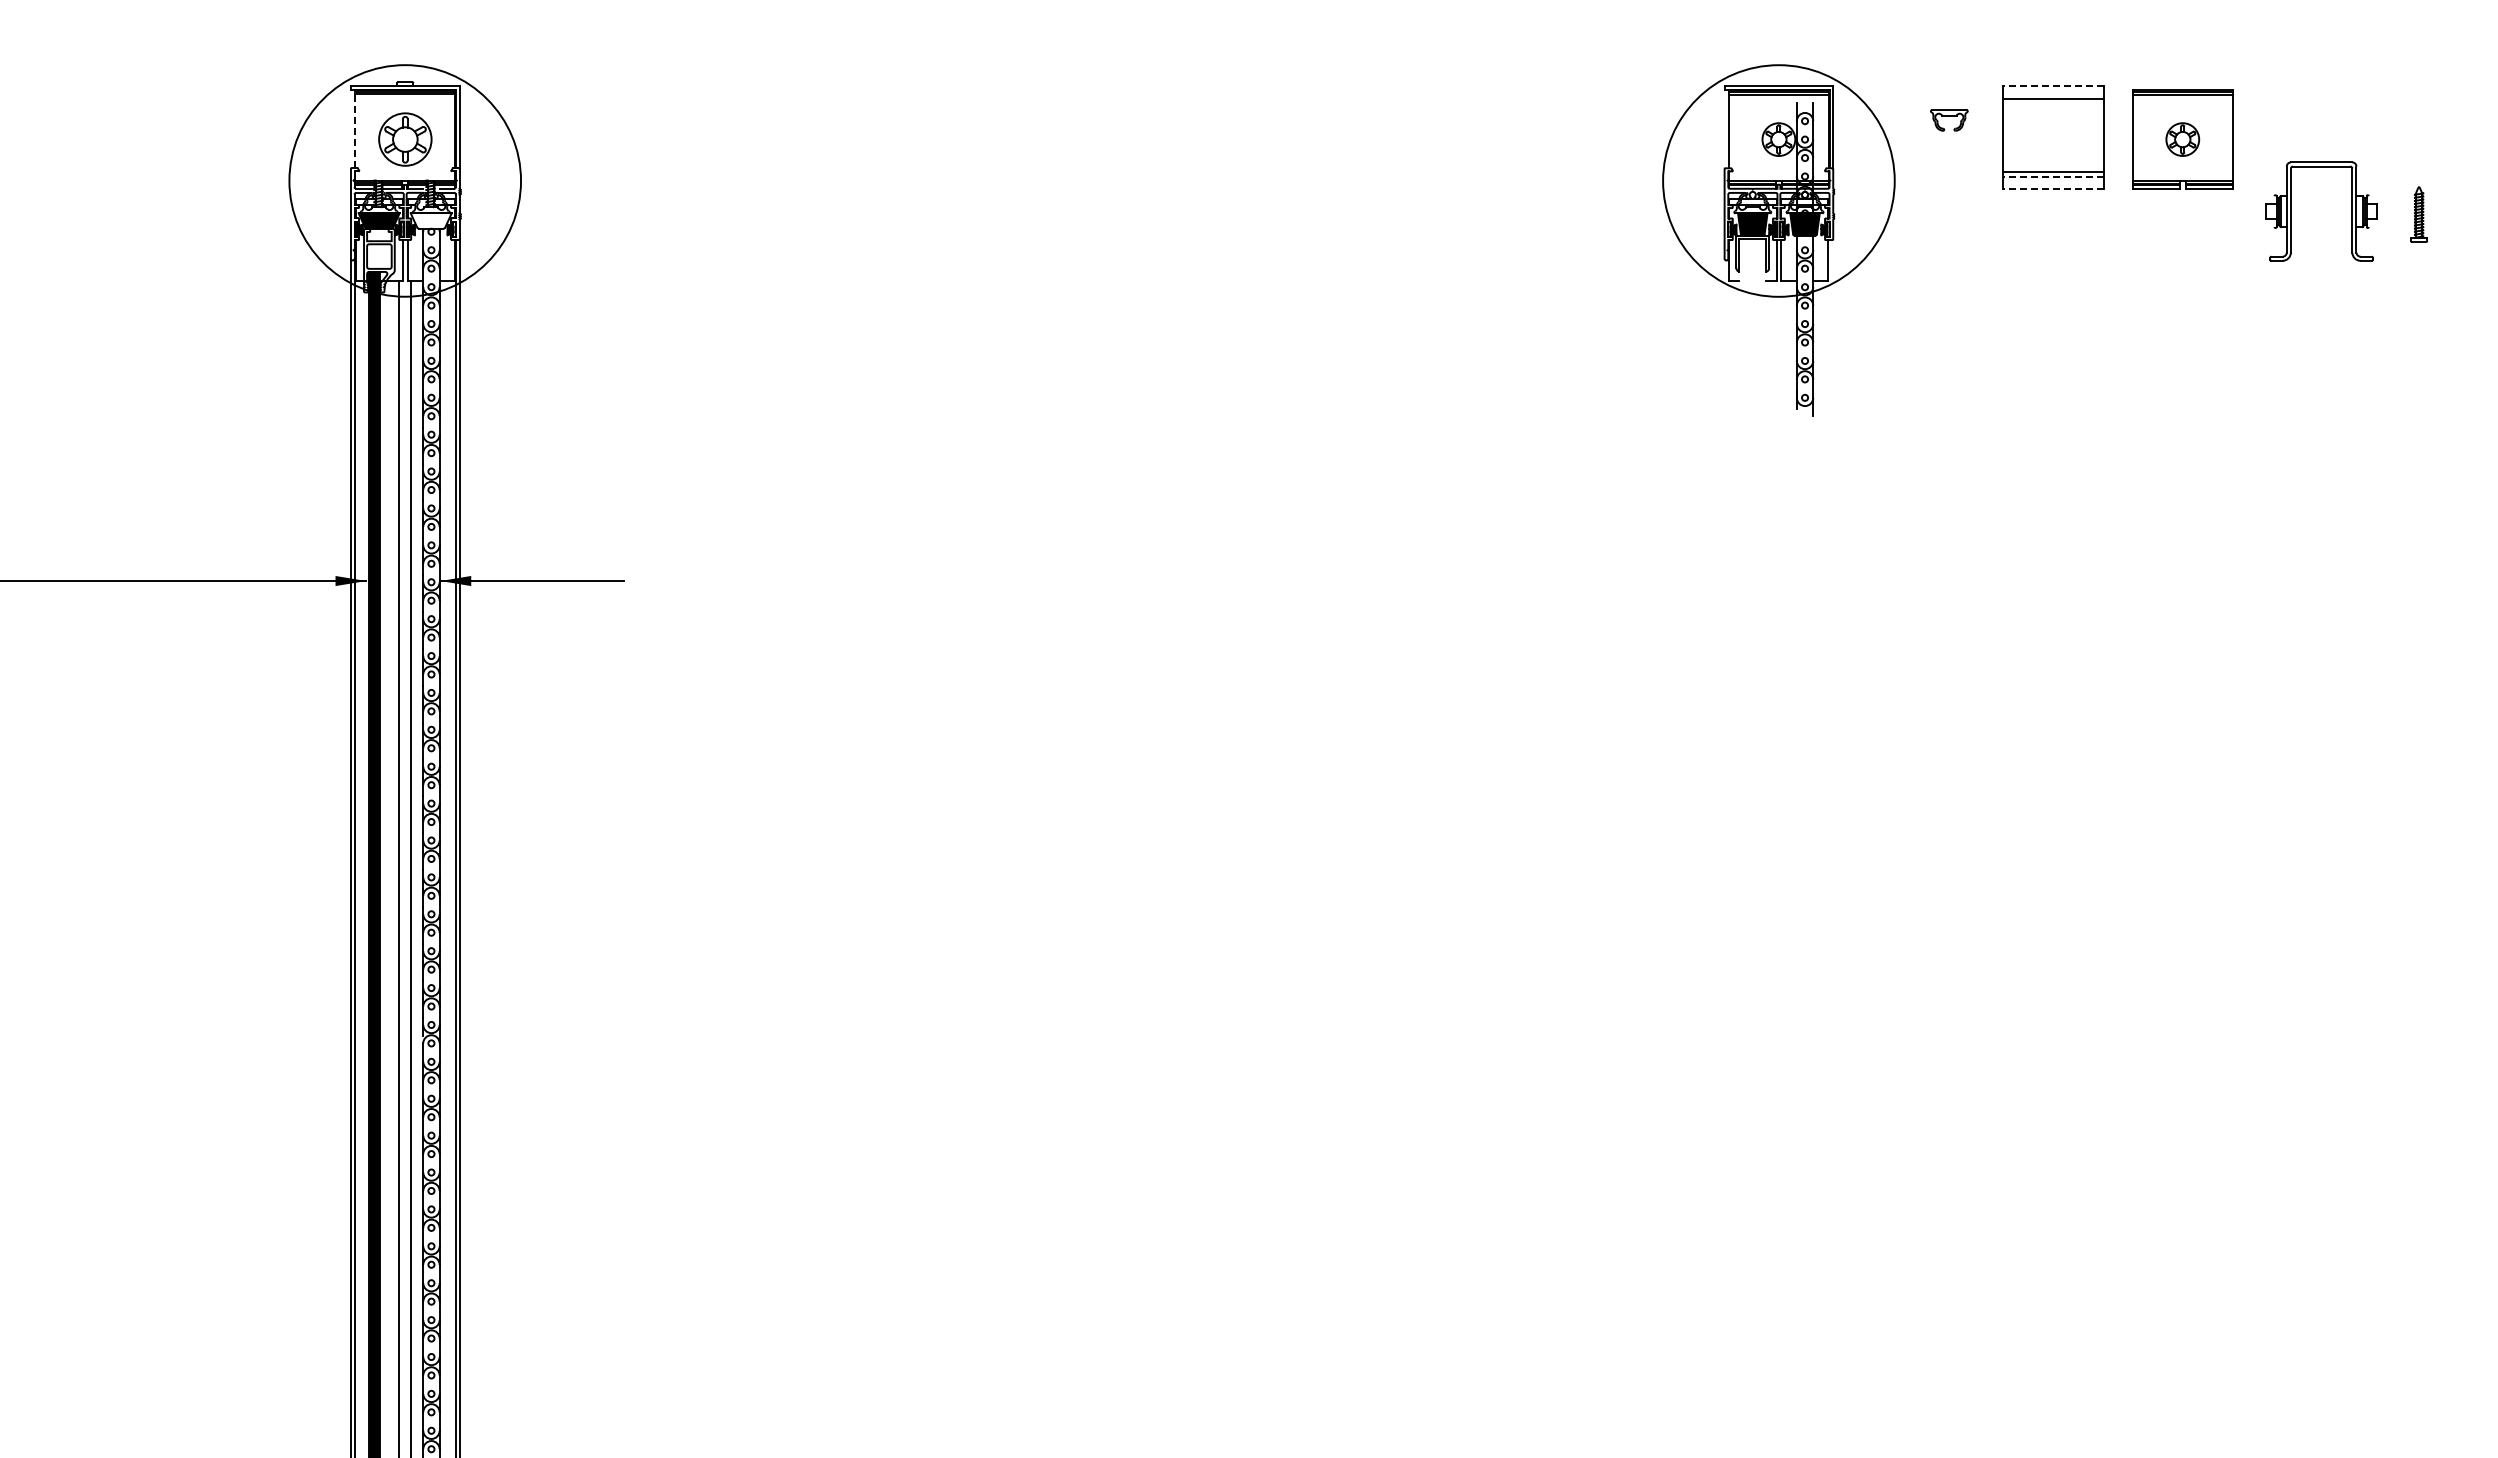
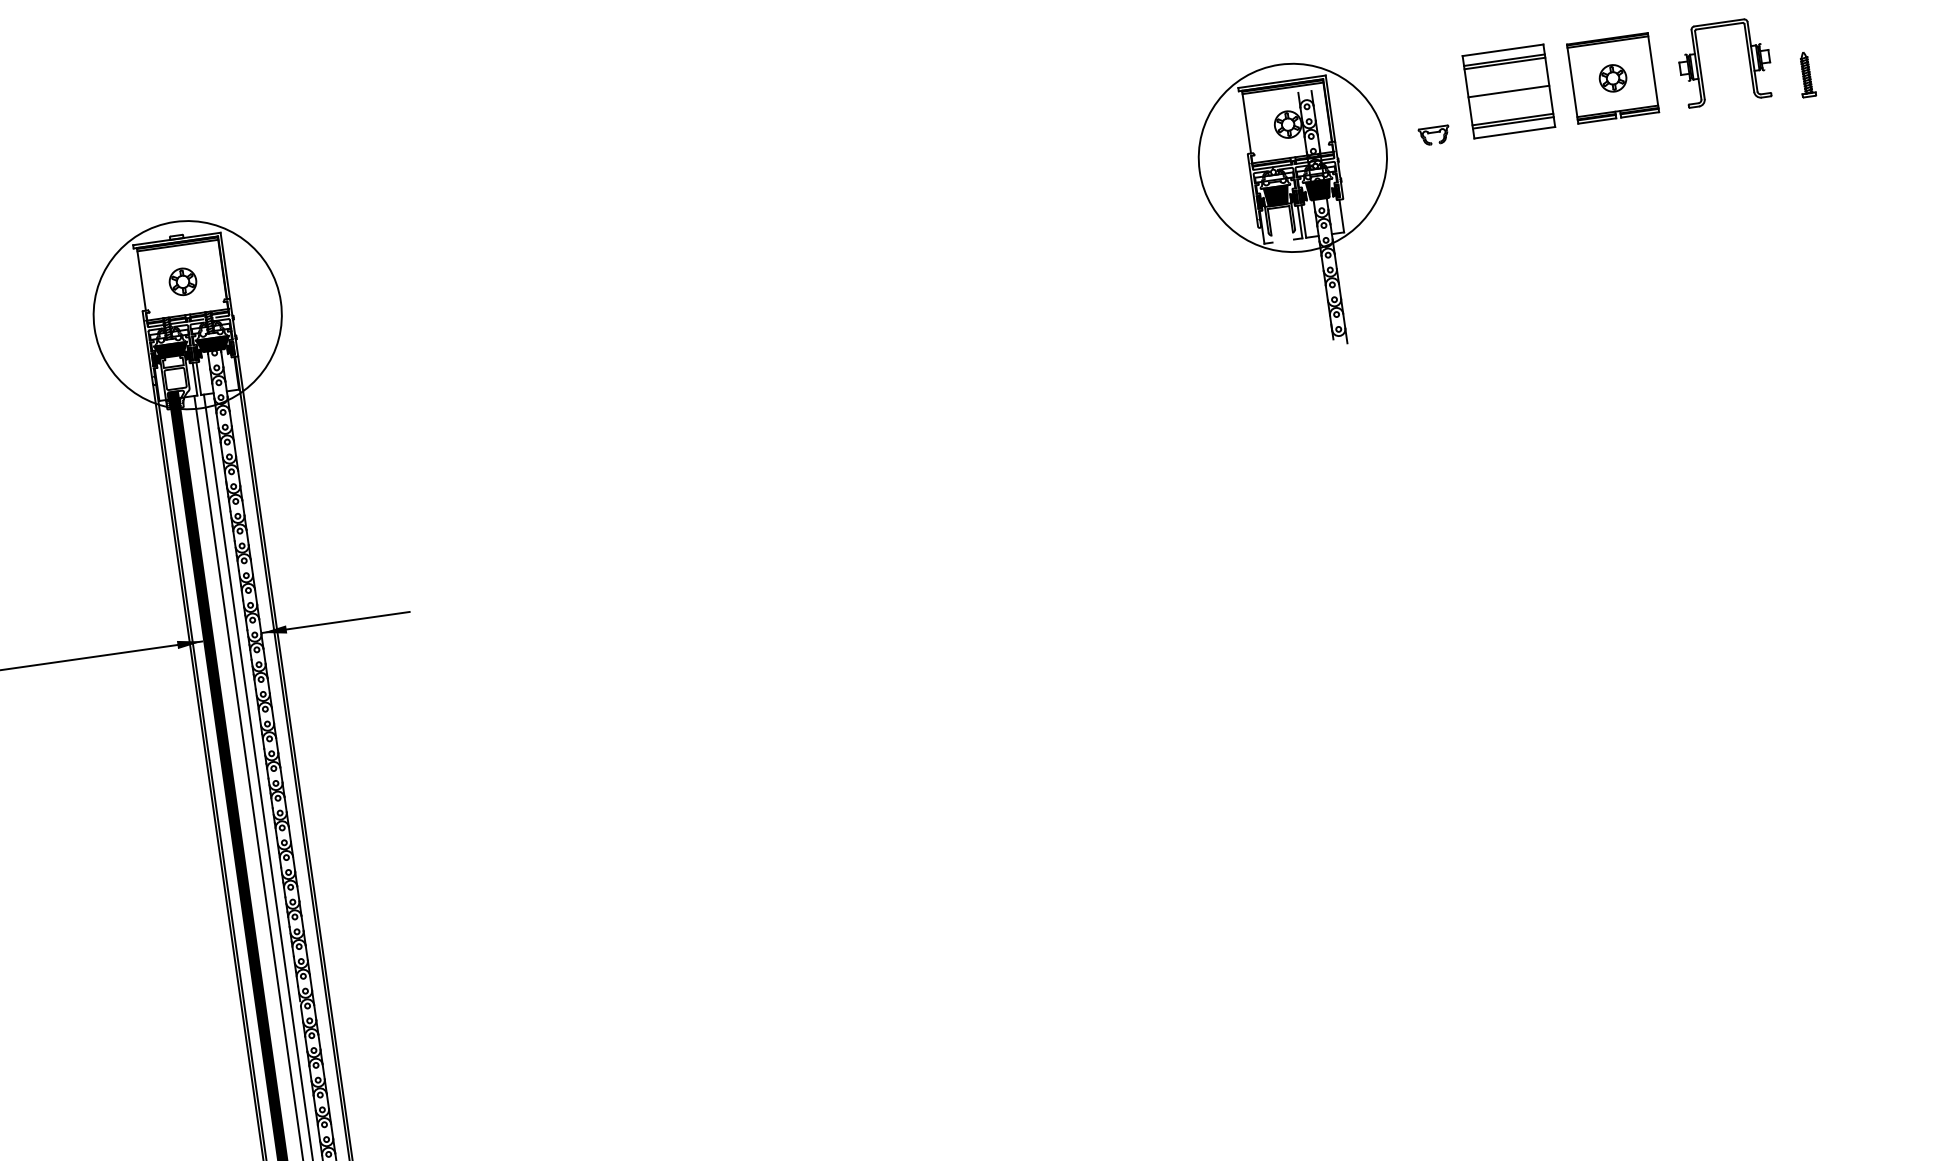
line: (2053, 86) -> (1502, 50), dashed -> solid
line: (2053, 102) -> (1504, 63), added
part: (1949, 120) -> (1434, 135), moved
line: (355, 129) -> (141, 279), dashed -> solid
line: (2053, 137) -> (1508, 91), added
part: (404, 139) -> (182, 281), size x0.62
line: (2053, 176) -> (1513, 122), dashed -> solid
line: (2053, 188) -> (1514, 132), dashed -> solid
part: (2291, 211) -> (1700, 65), moved
part: (2419, 214) -> (1806, 74), moved
fill: (430, 220) -> (212, 344), added

